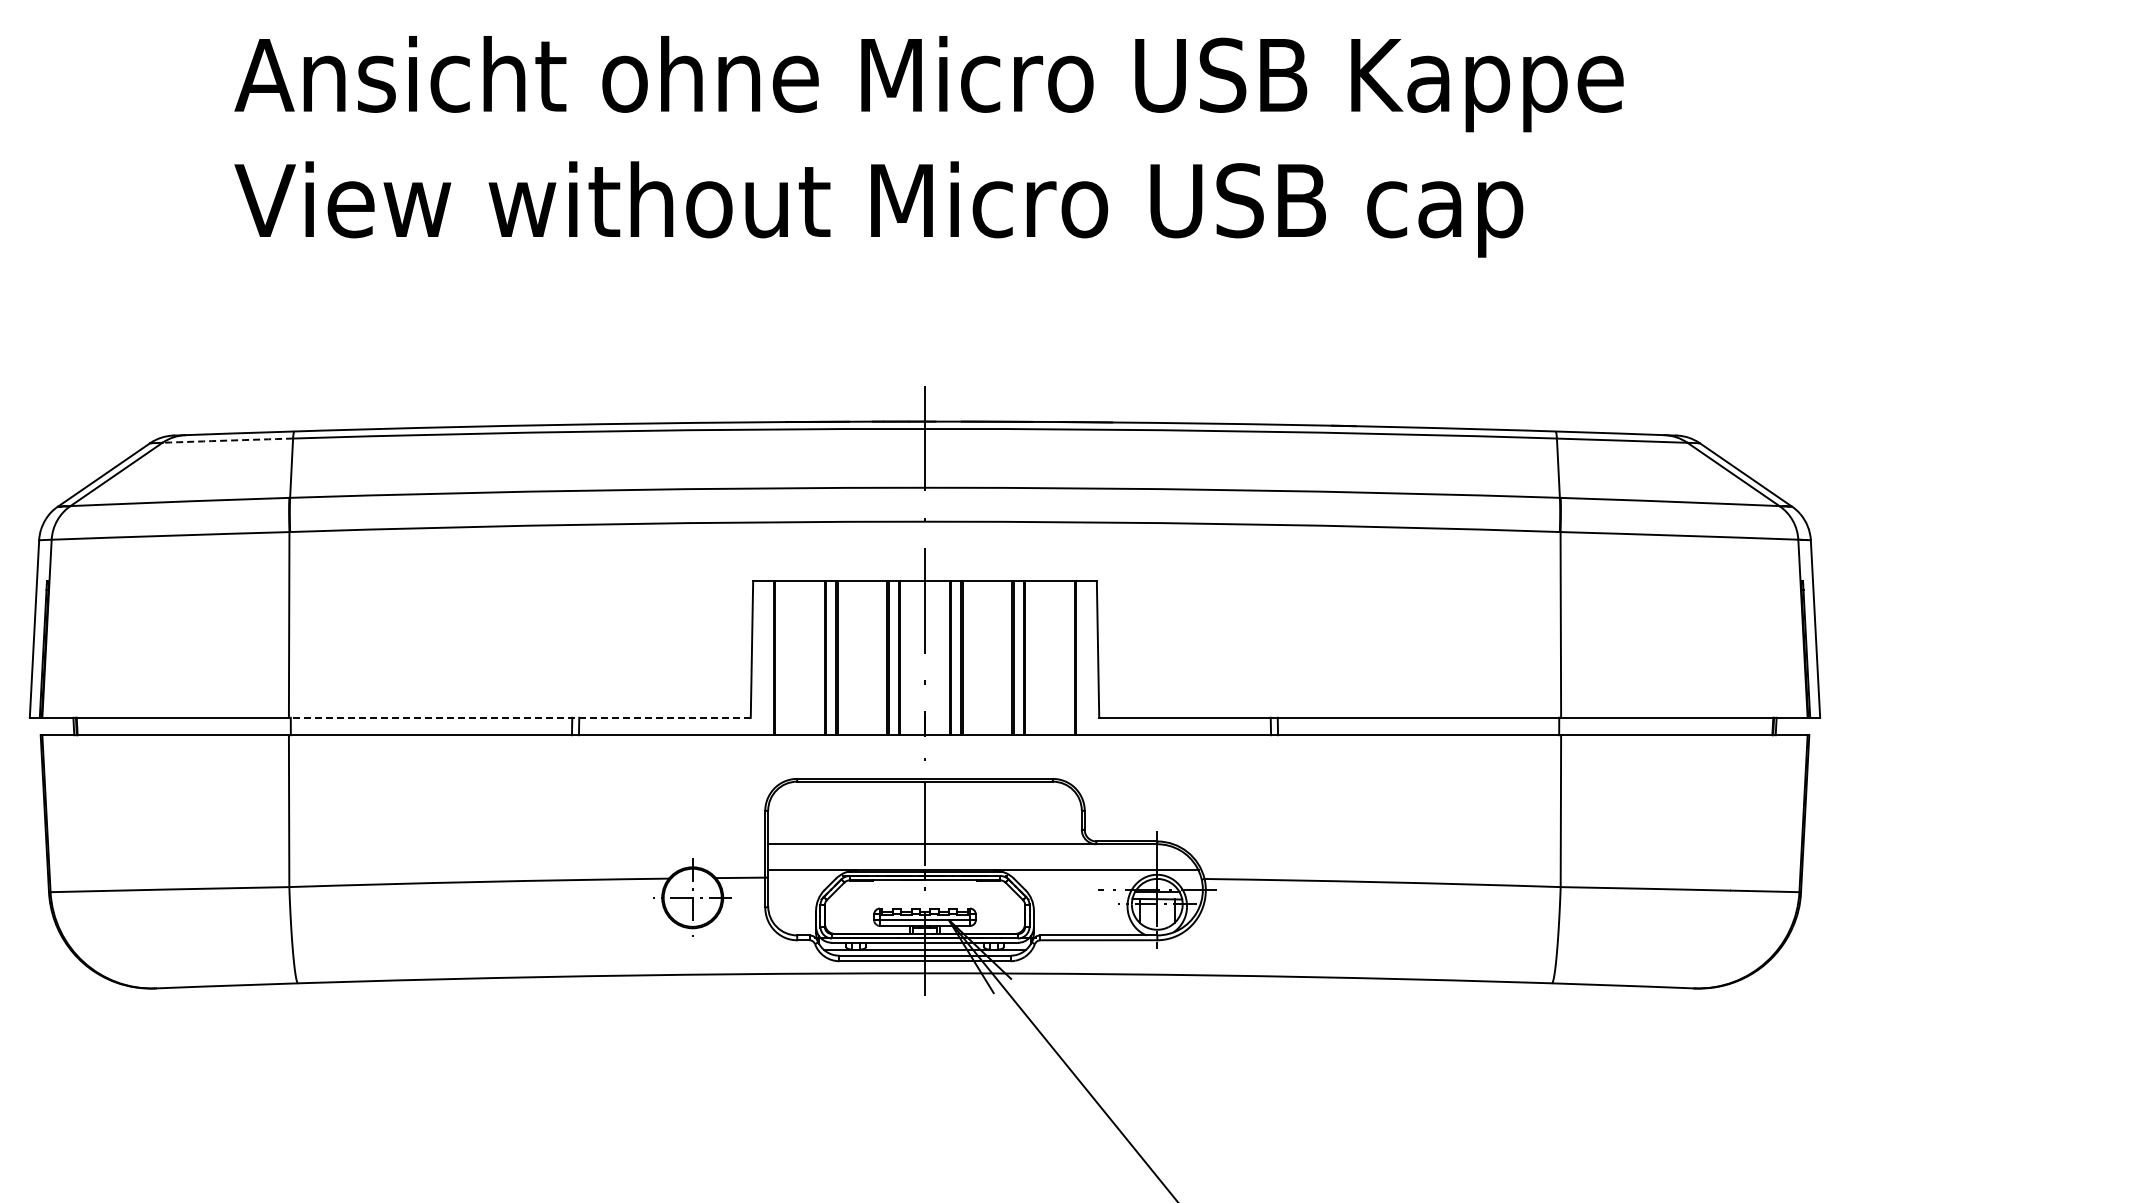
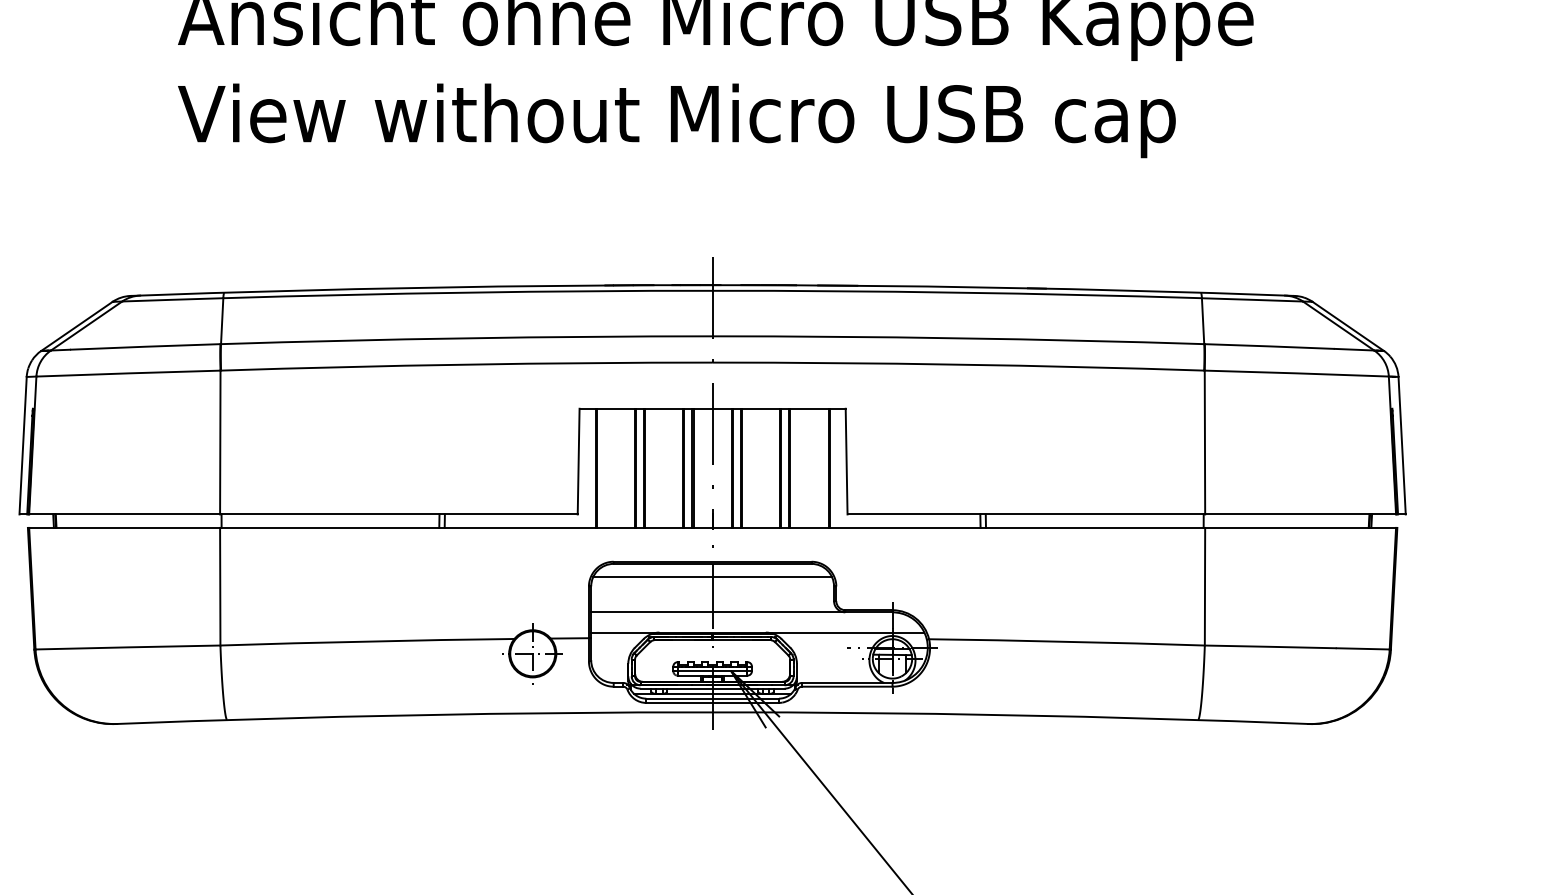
arc: (227, 440) -> (172, 299), dashed -> solid
line: (519, 717) -> (398, 514), dashed -> solid
line: (924, 799) -> (712, 577), added

